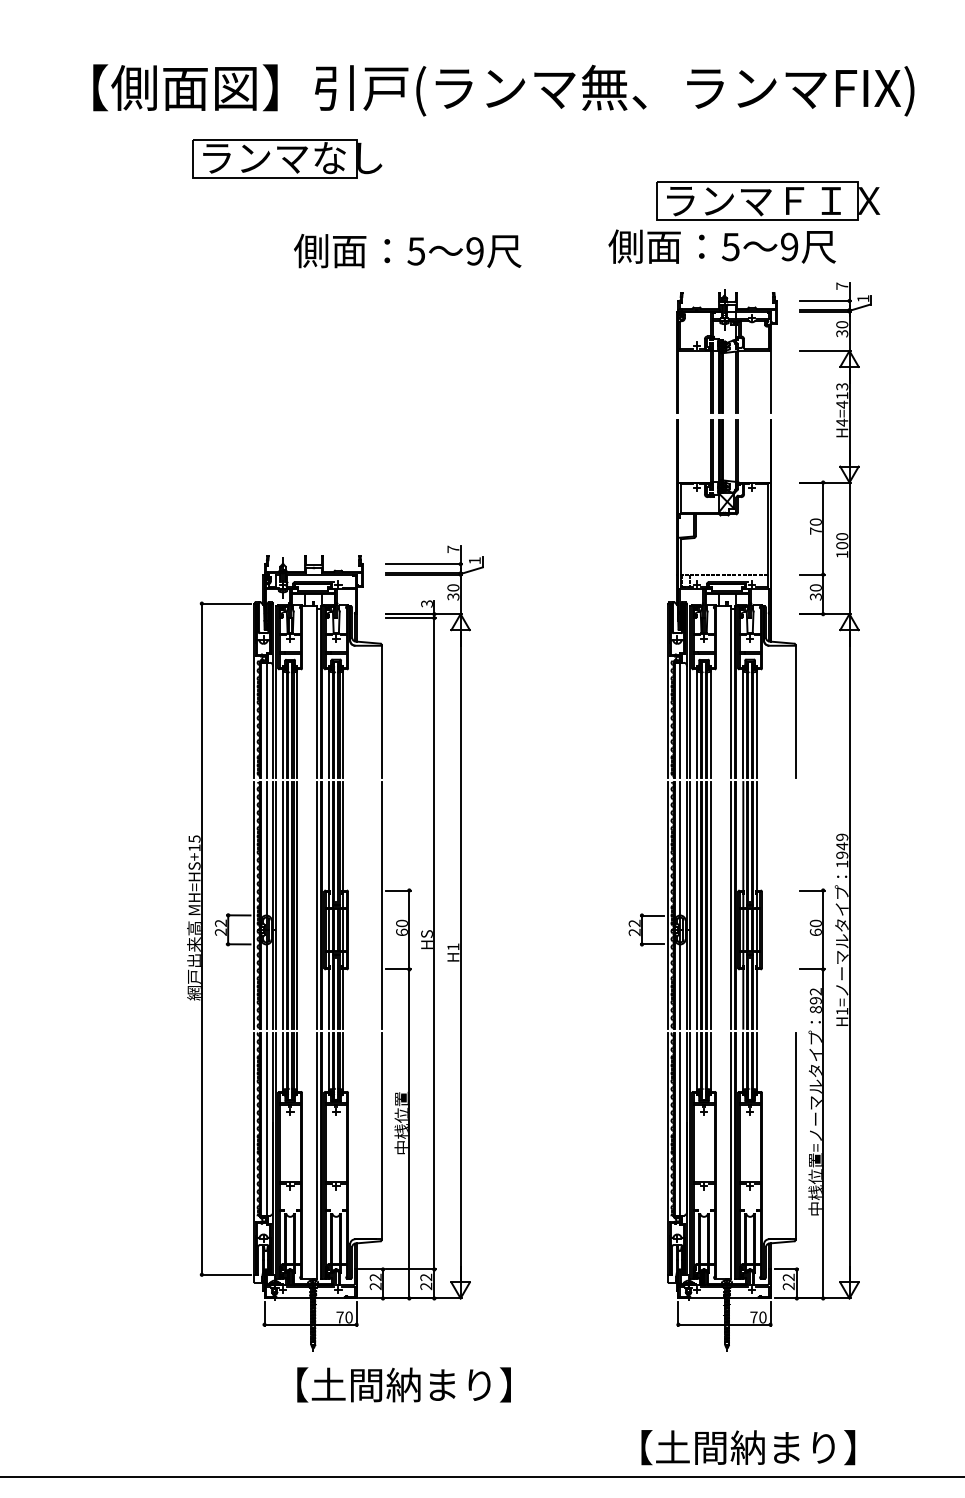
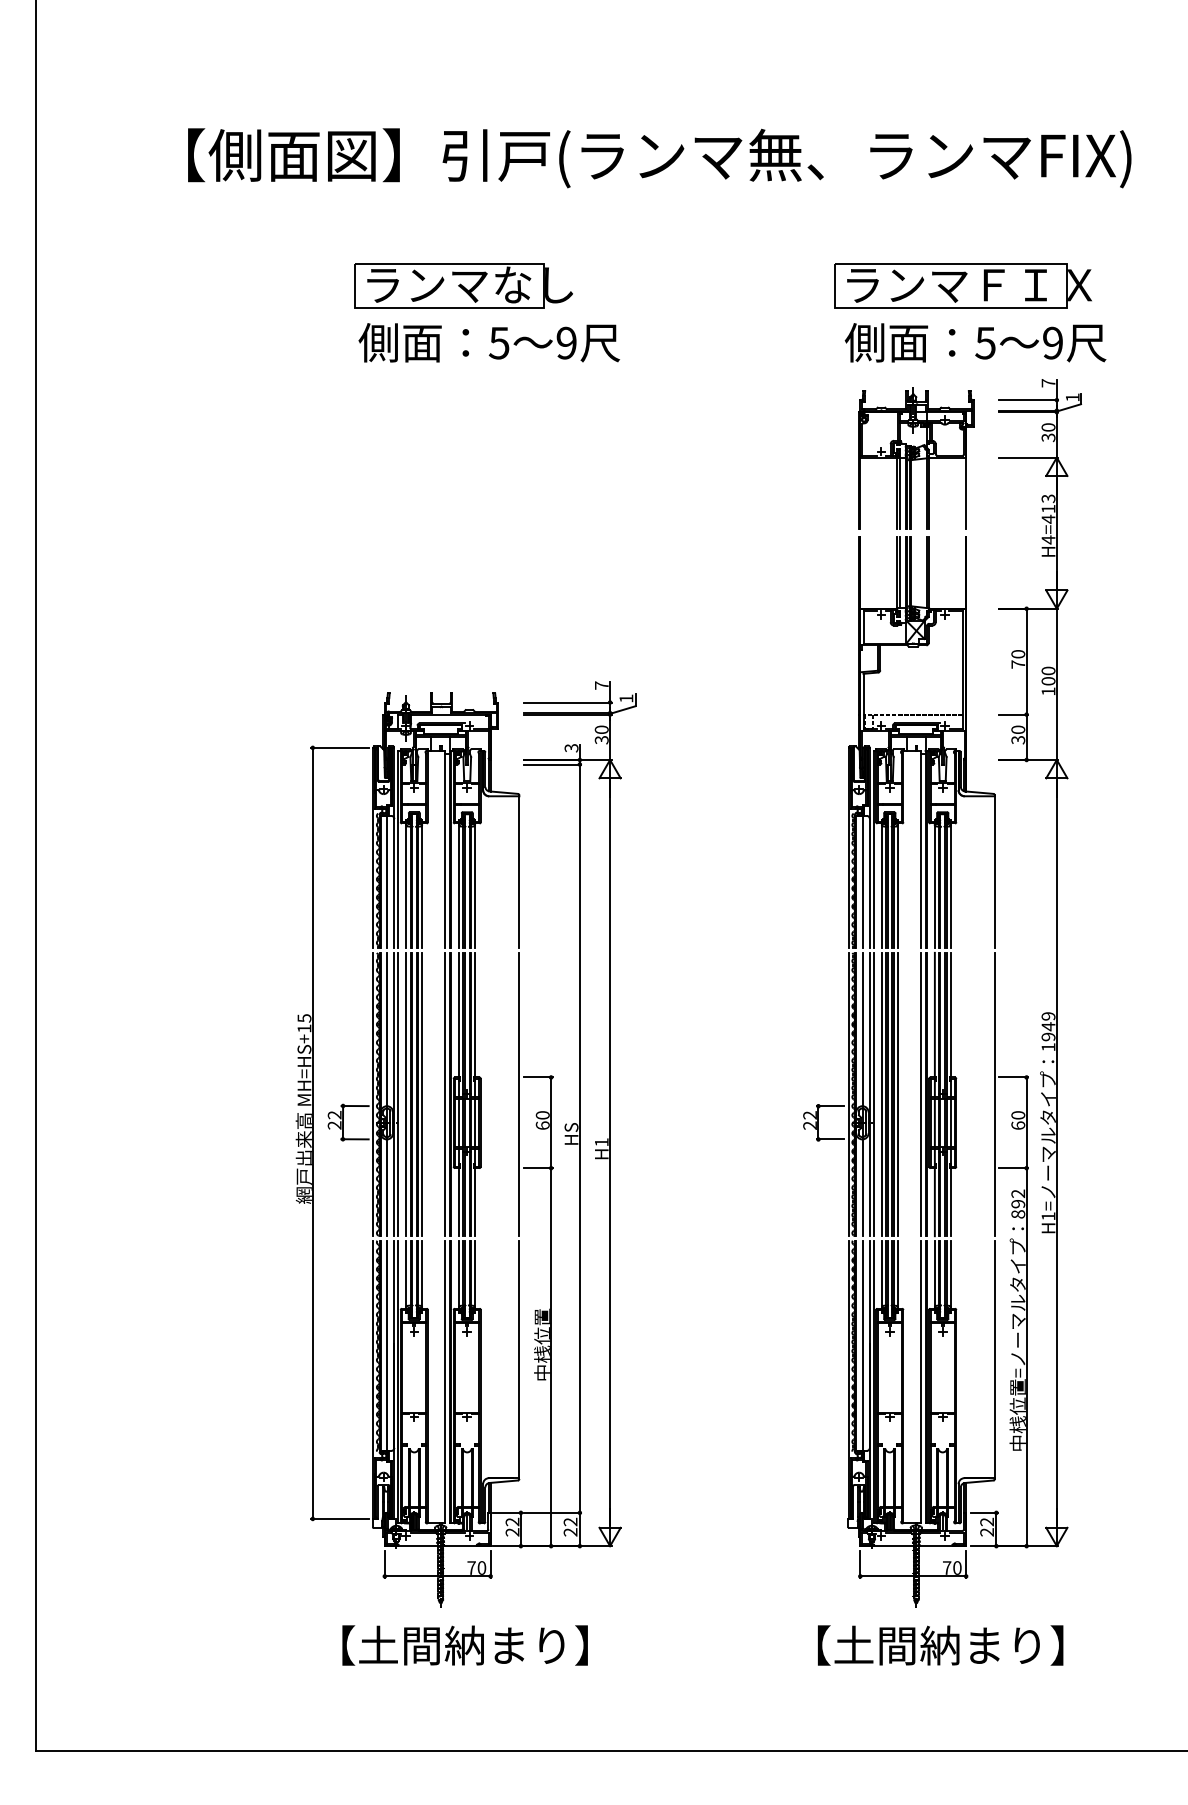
part: (286, 158) -> (463, 285), moved
text: (722, 246) -> (975, 342), moved
text: (407, 250) -> (488, 342), moved
line: (795, 905) -> (994, 1094), added
text: (403, 1384) -> (464, 1645), moved
text: (748, 1447) -> (940, 1645), moved

